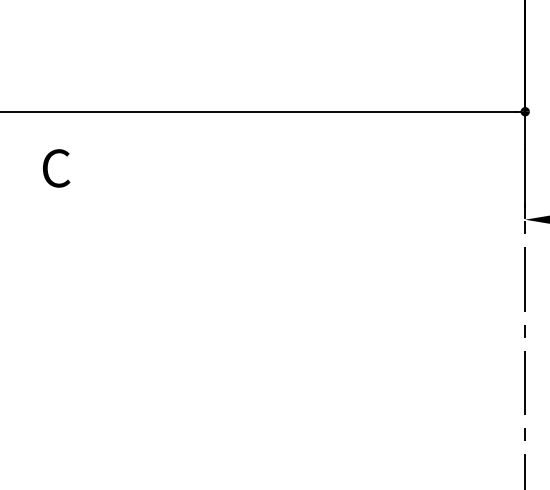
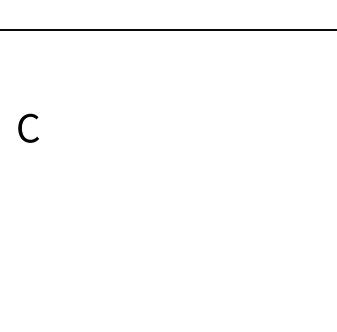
text: (56, 168) -> (28, 128), moved

